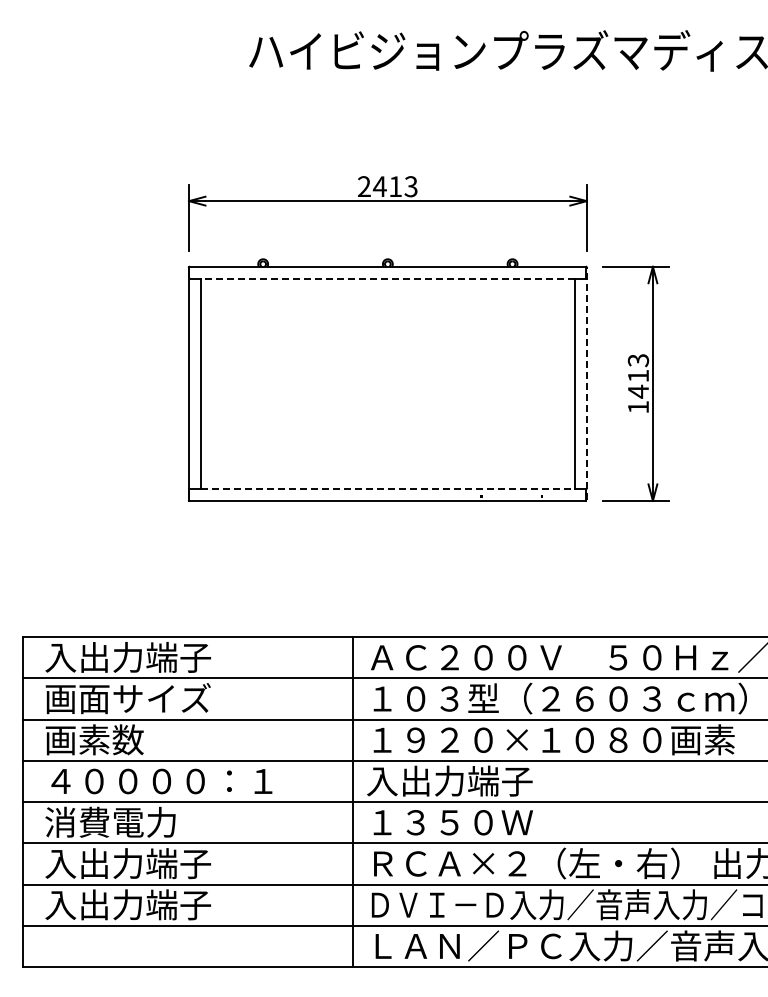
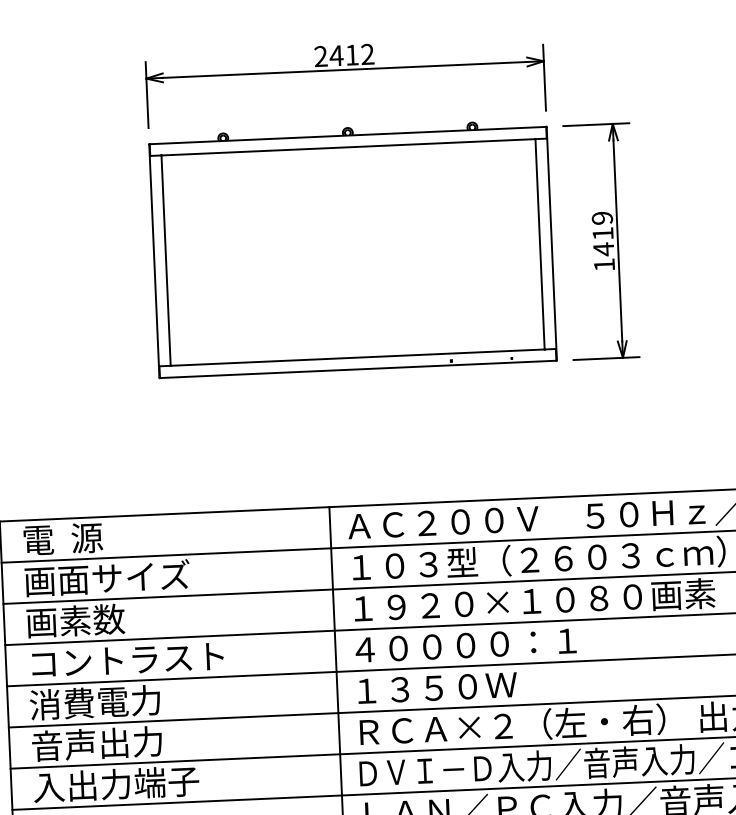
text: (410, 186) -> (367, 54), 2413 -> 2412
line: (387, 278) -> (348, 147), dashed -> solid
text: (638, 360) -> (602, 218), 1413 -> 1419
line: (586, 383) -> (551, 243), dashed -> solid
line: (388, 489) -> (358, 357), dashed -> solid
text: (128, 657) -> (105, 537), 入出力端子 -> 電  源
text: (480, 780) -> (462, 644), 入出力端子 -> ４００００：１
text: (160, 781) -> (143, 659), ４００００：１ -> コントラスト
text: (128, 863) -> (114, 742), 入出力端子 -> 音声出力

